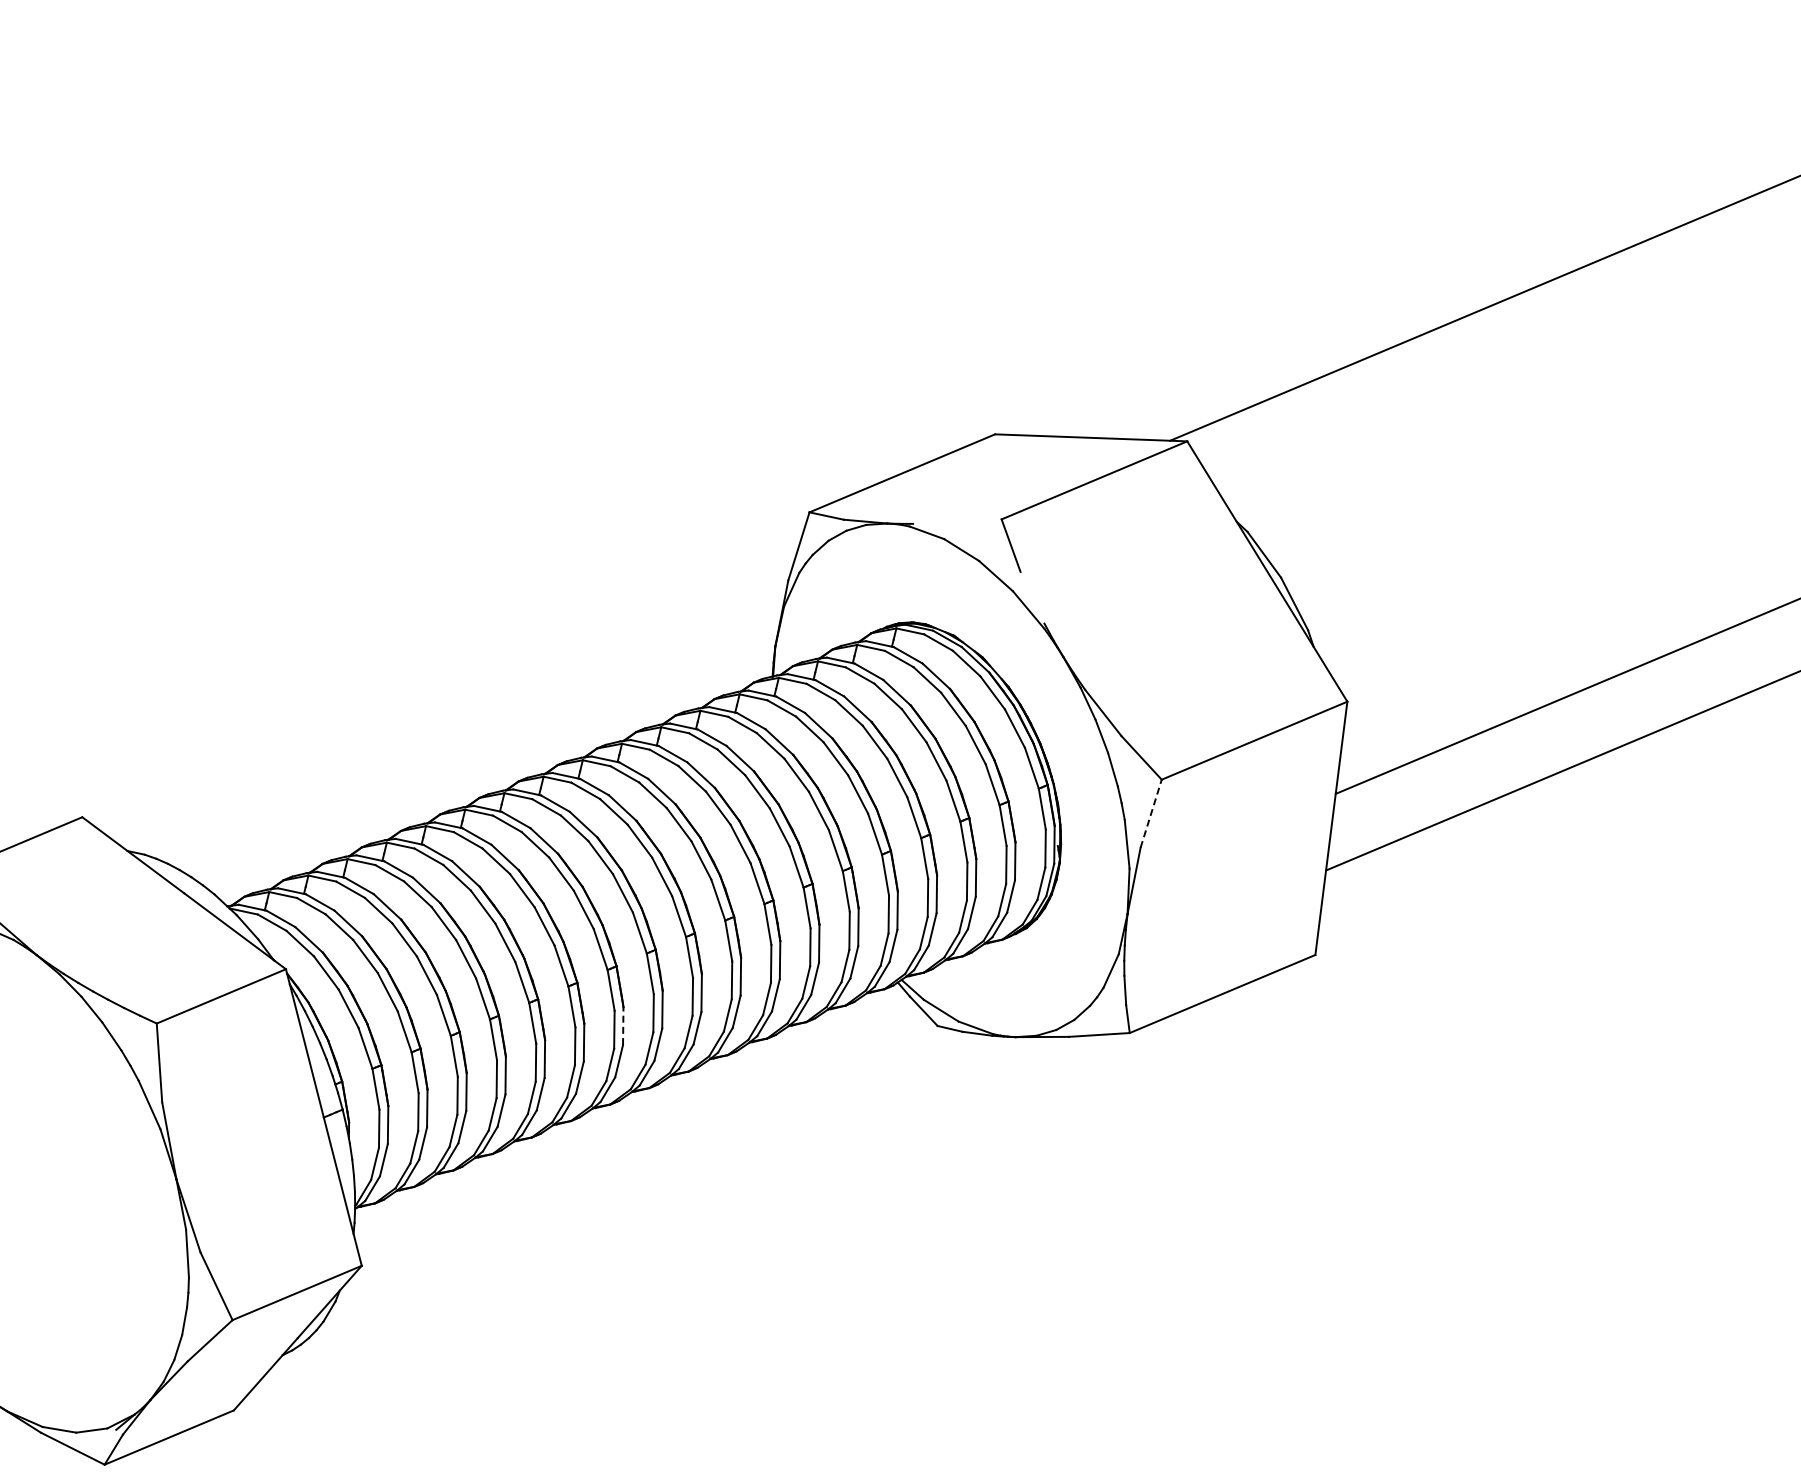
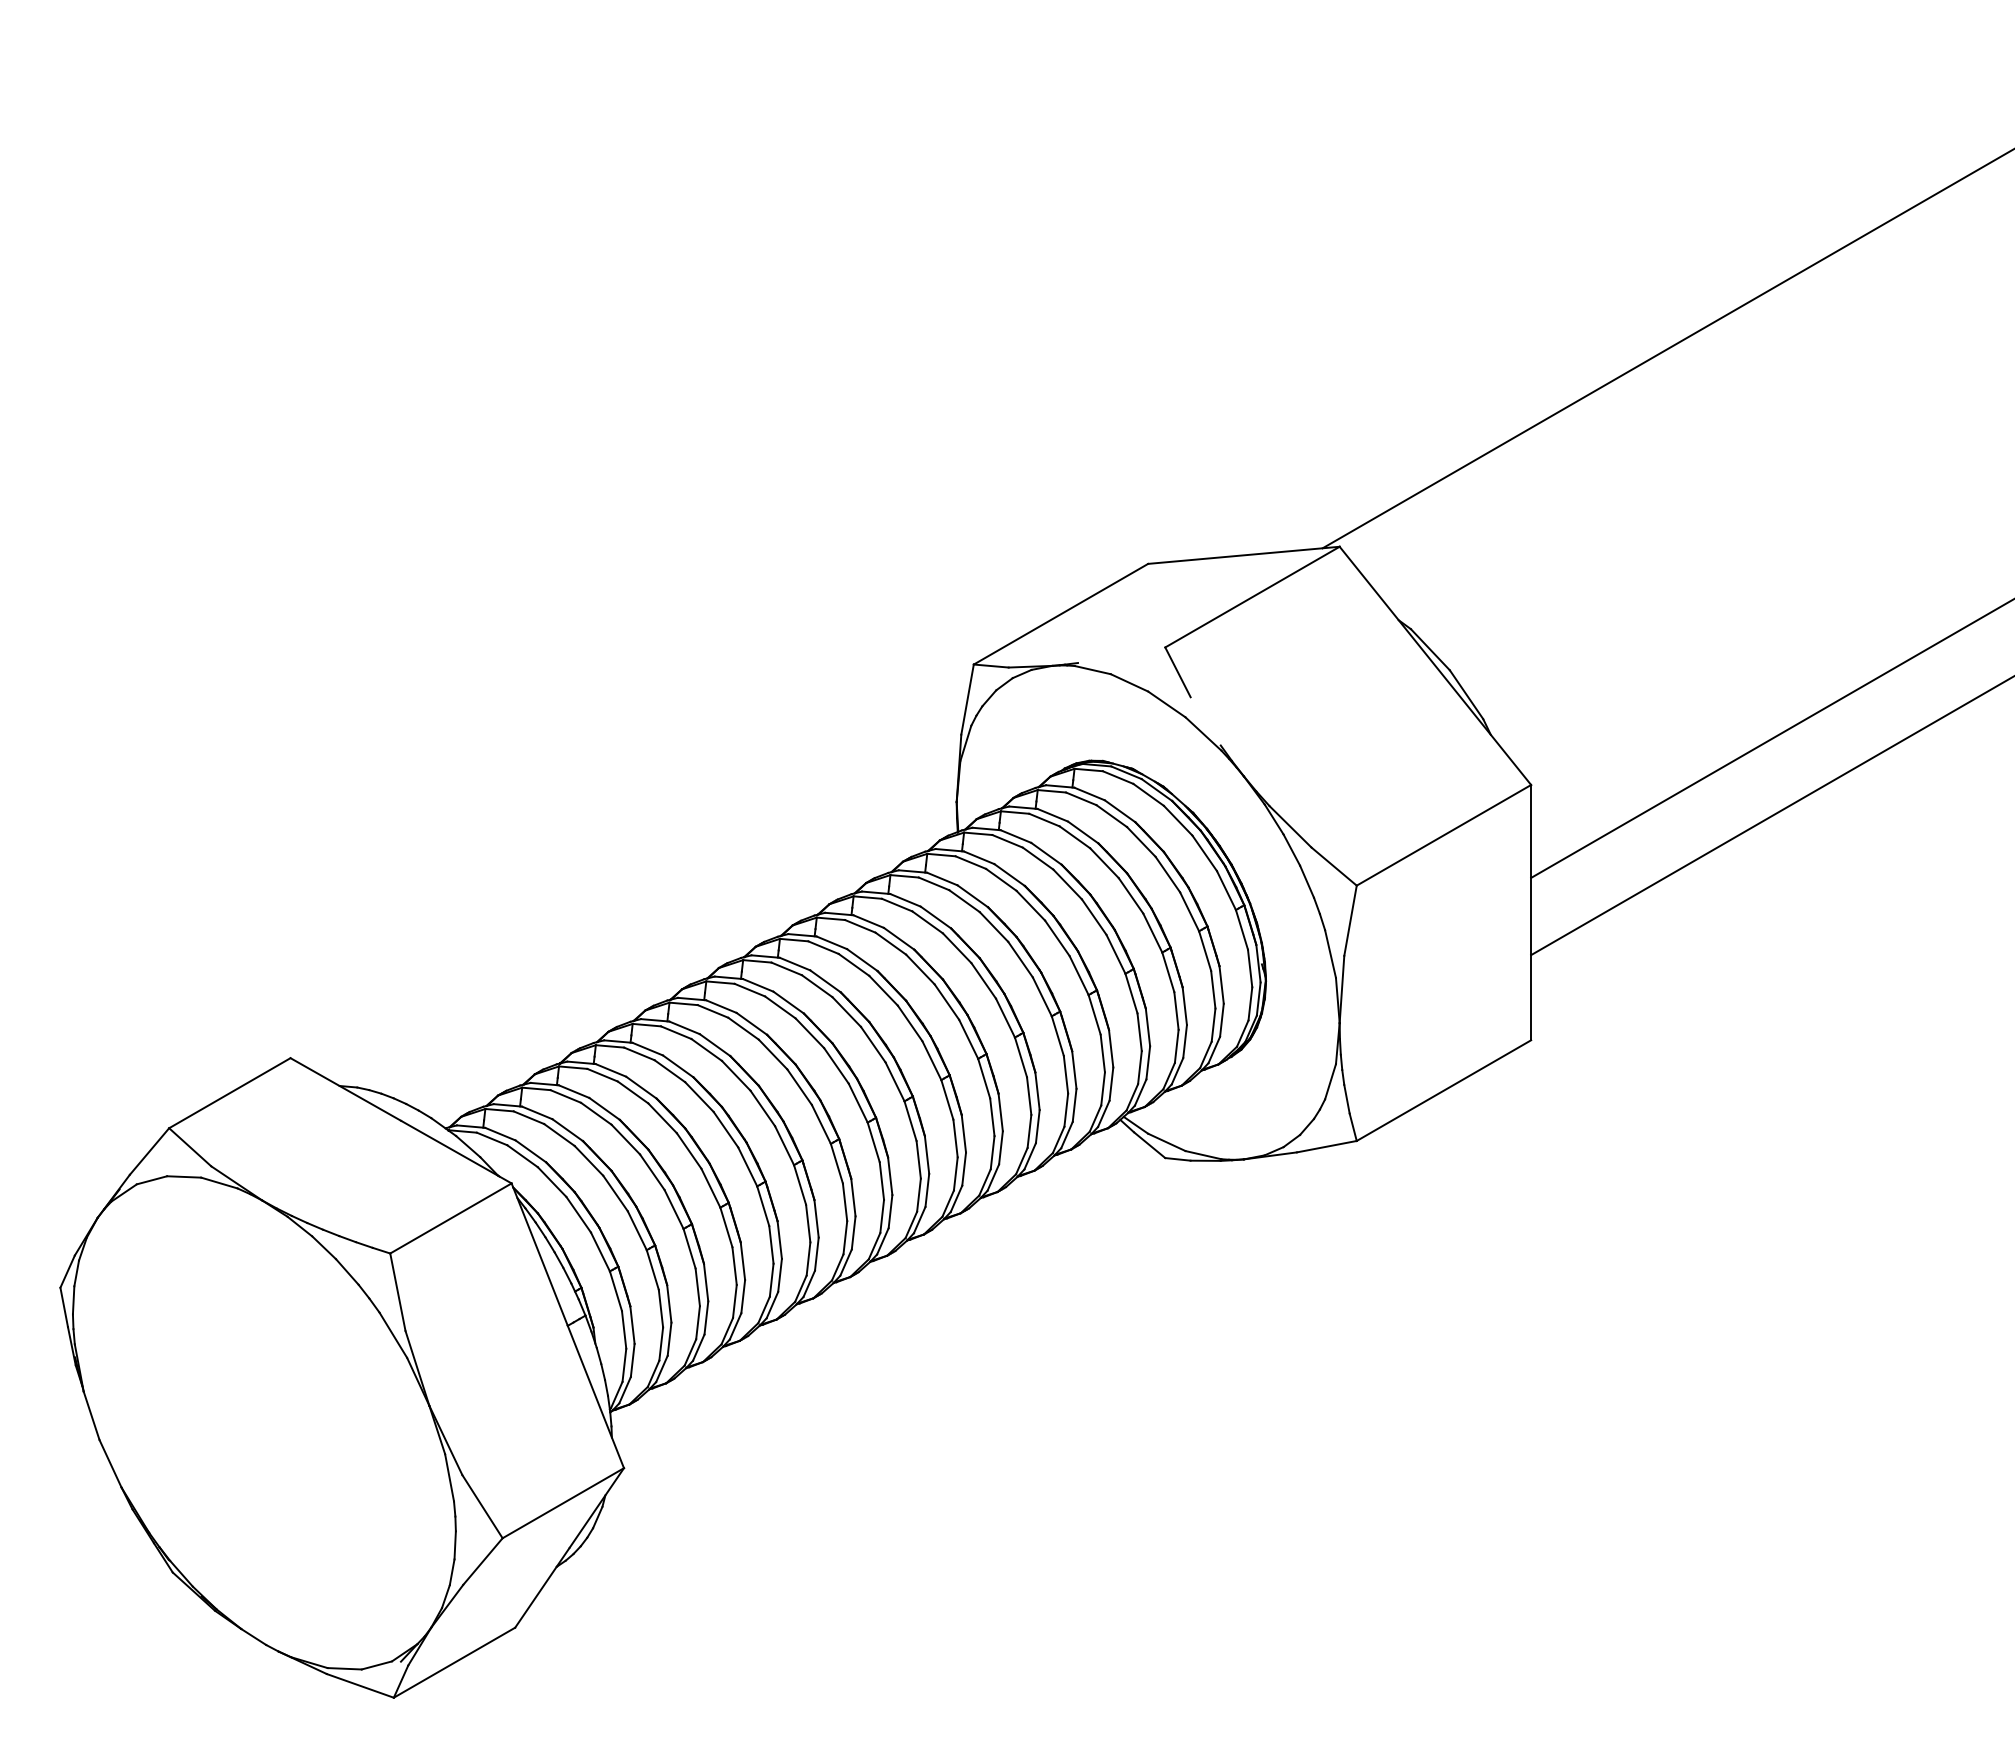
line: (1151, 813) -> (1350, 920), dashed -> solid
line: (623, 1026) -> (853, 1197), dashed -> solid

